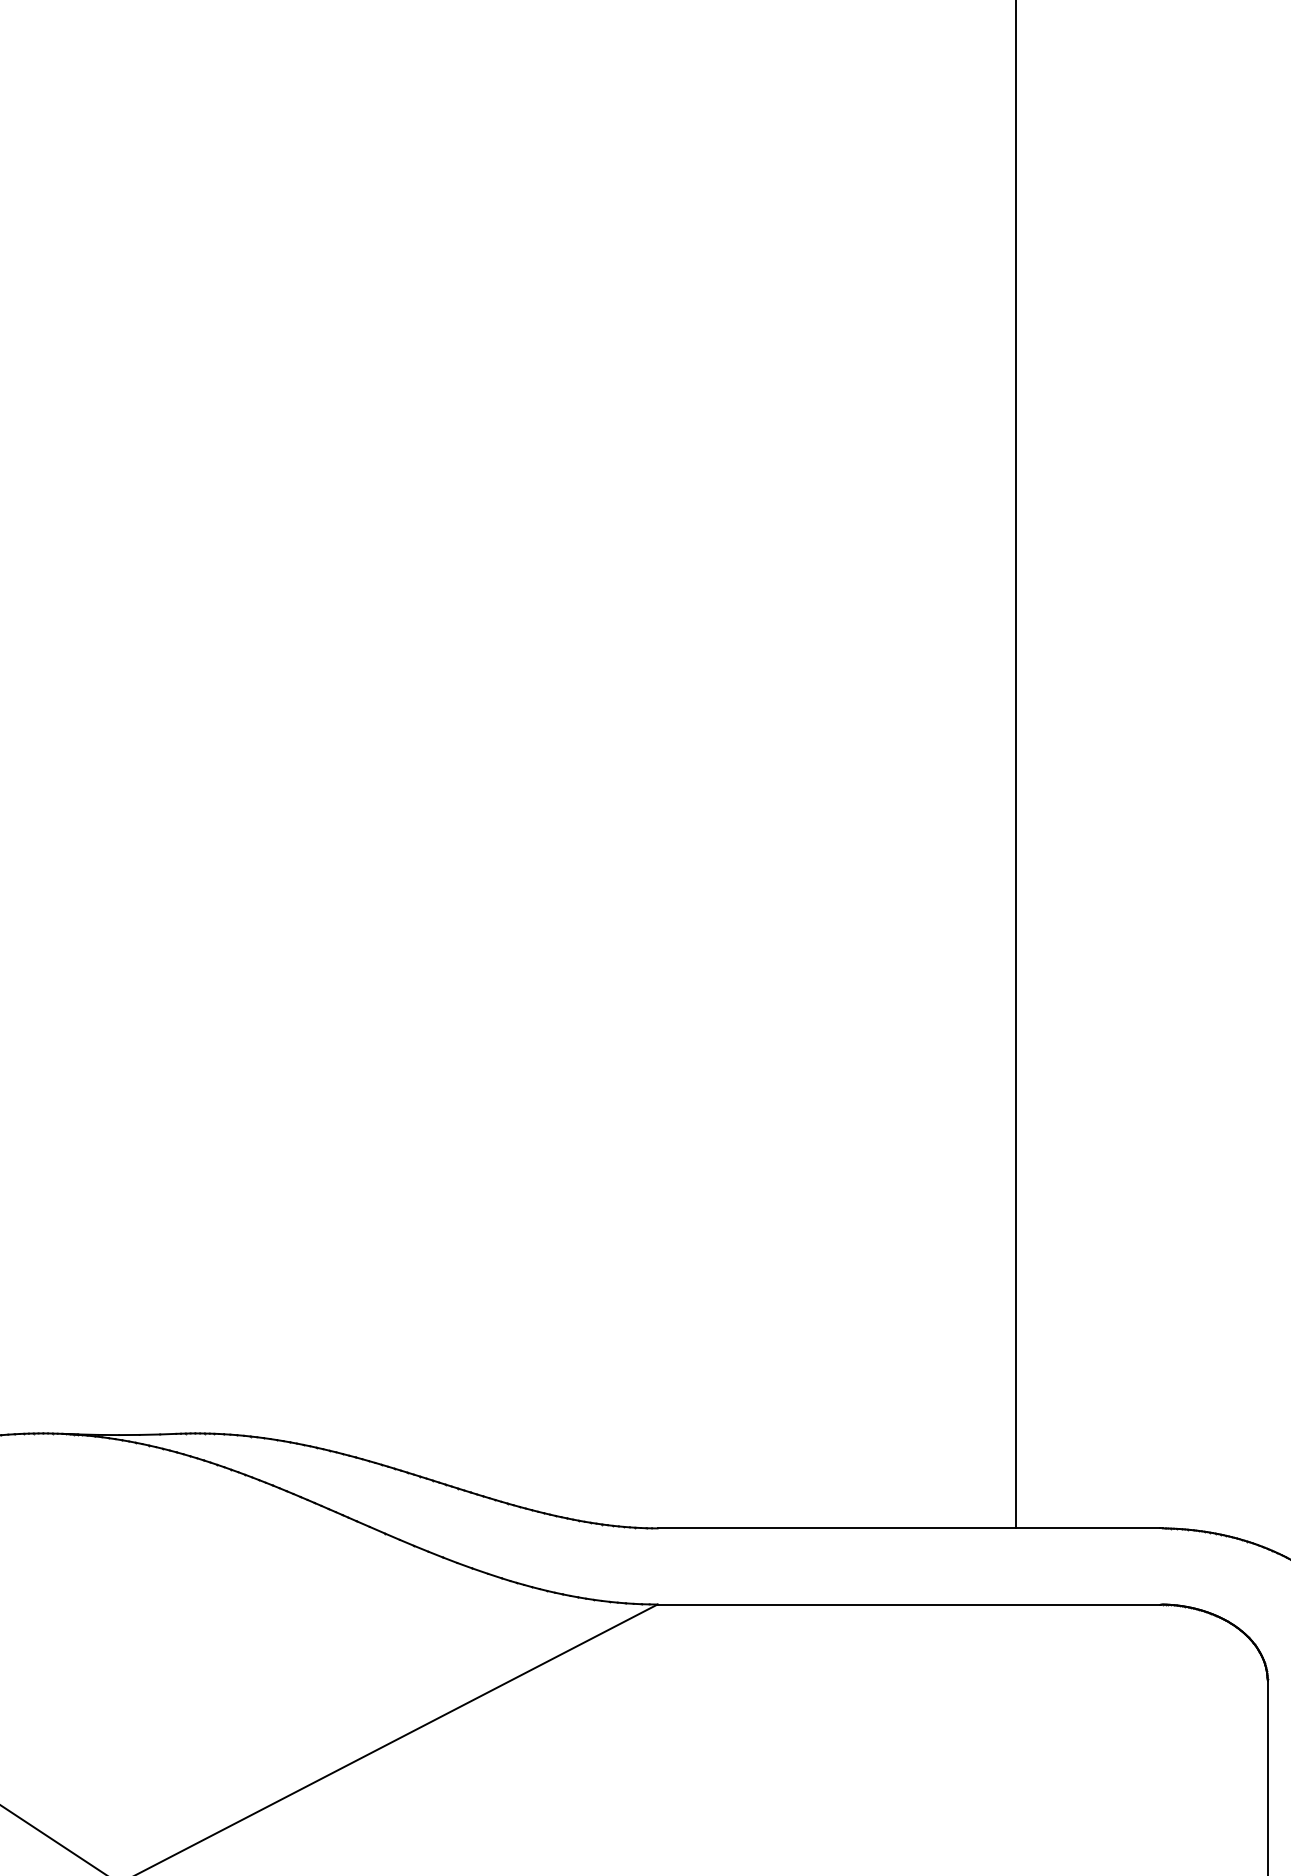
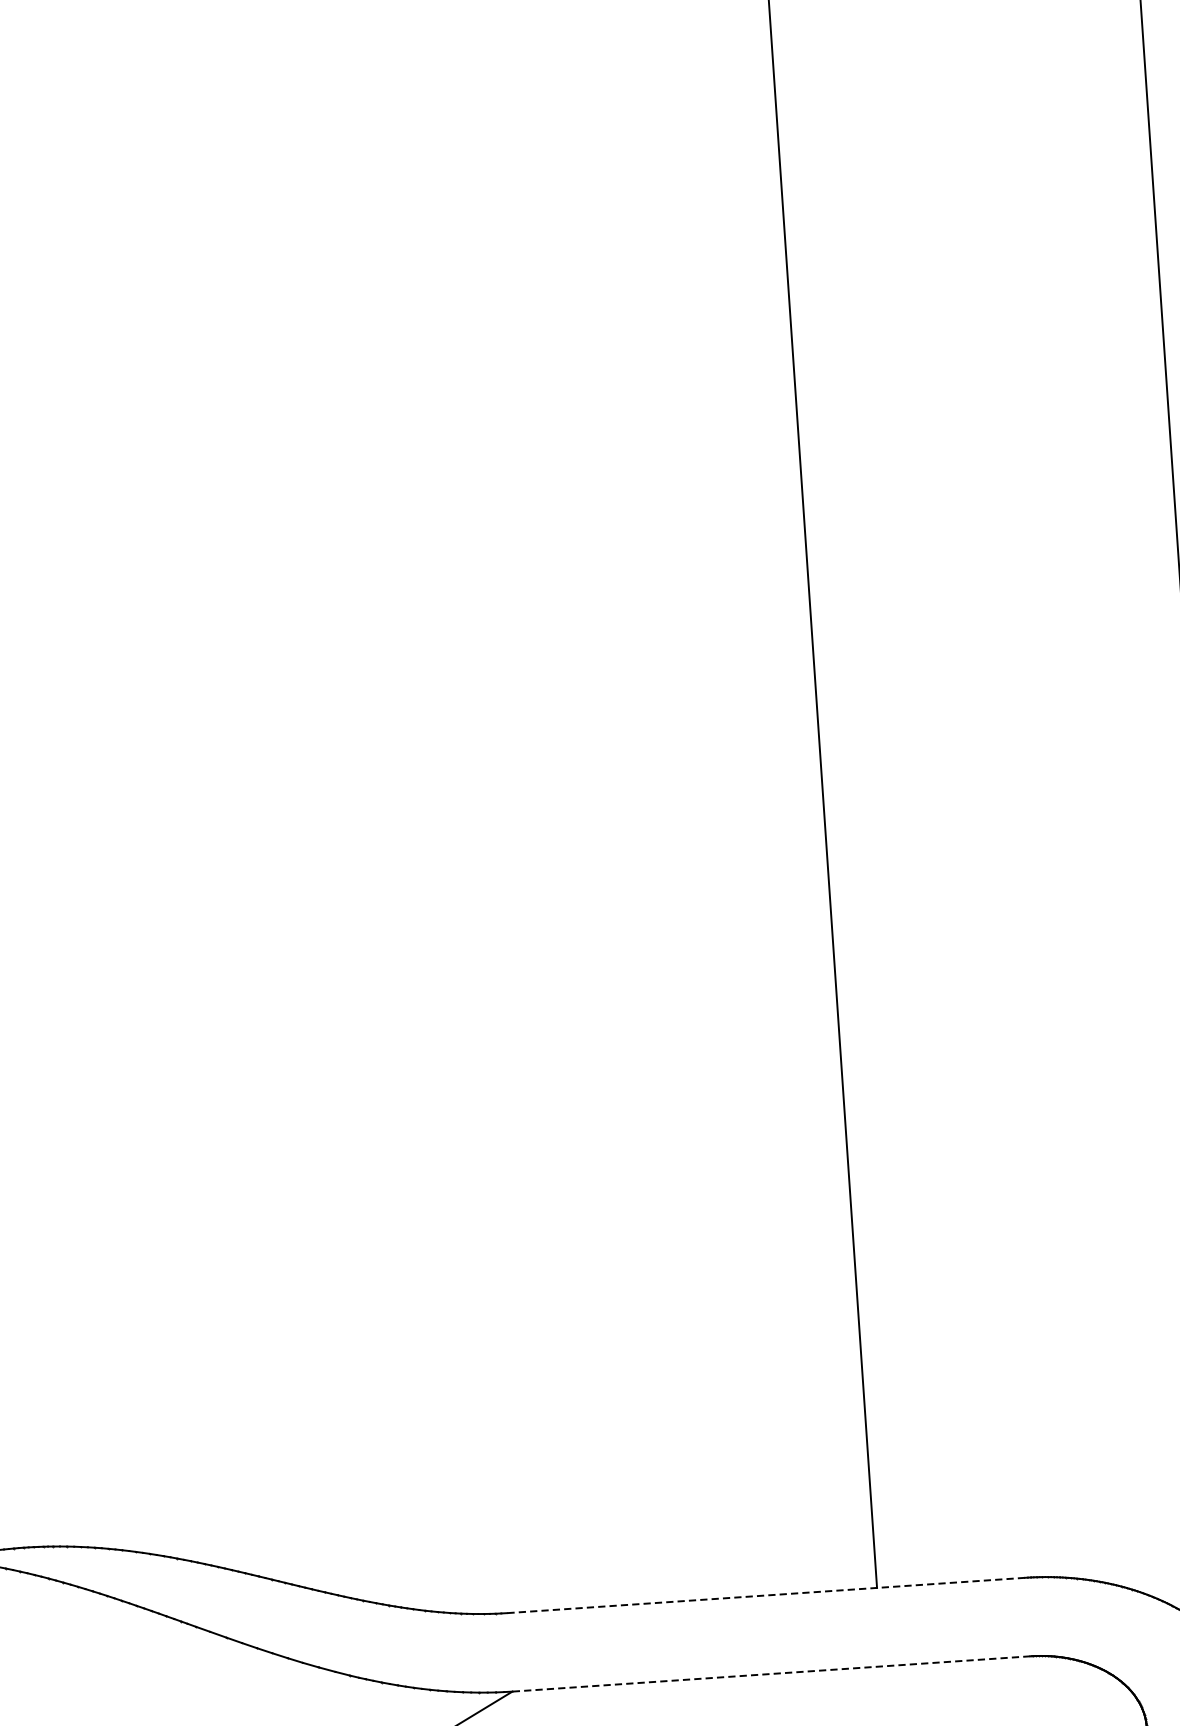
line: (908, 1528) -> (765, 1595), solid -> dashed
line: (908, 1604) -> (771, 1673), solid -> dashed

